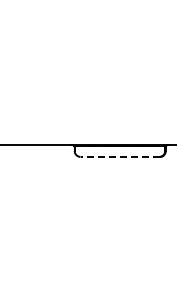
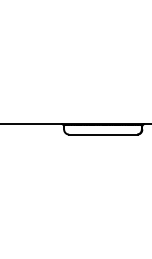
line: (120, 156) -> (103, 134), dashed -> solid

